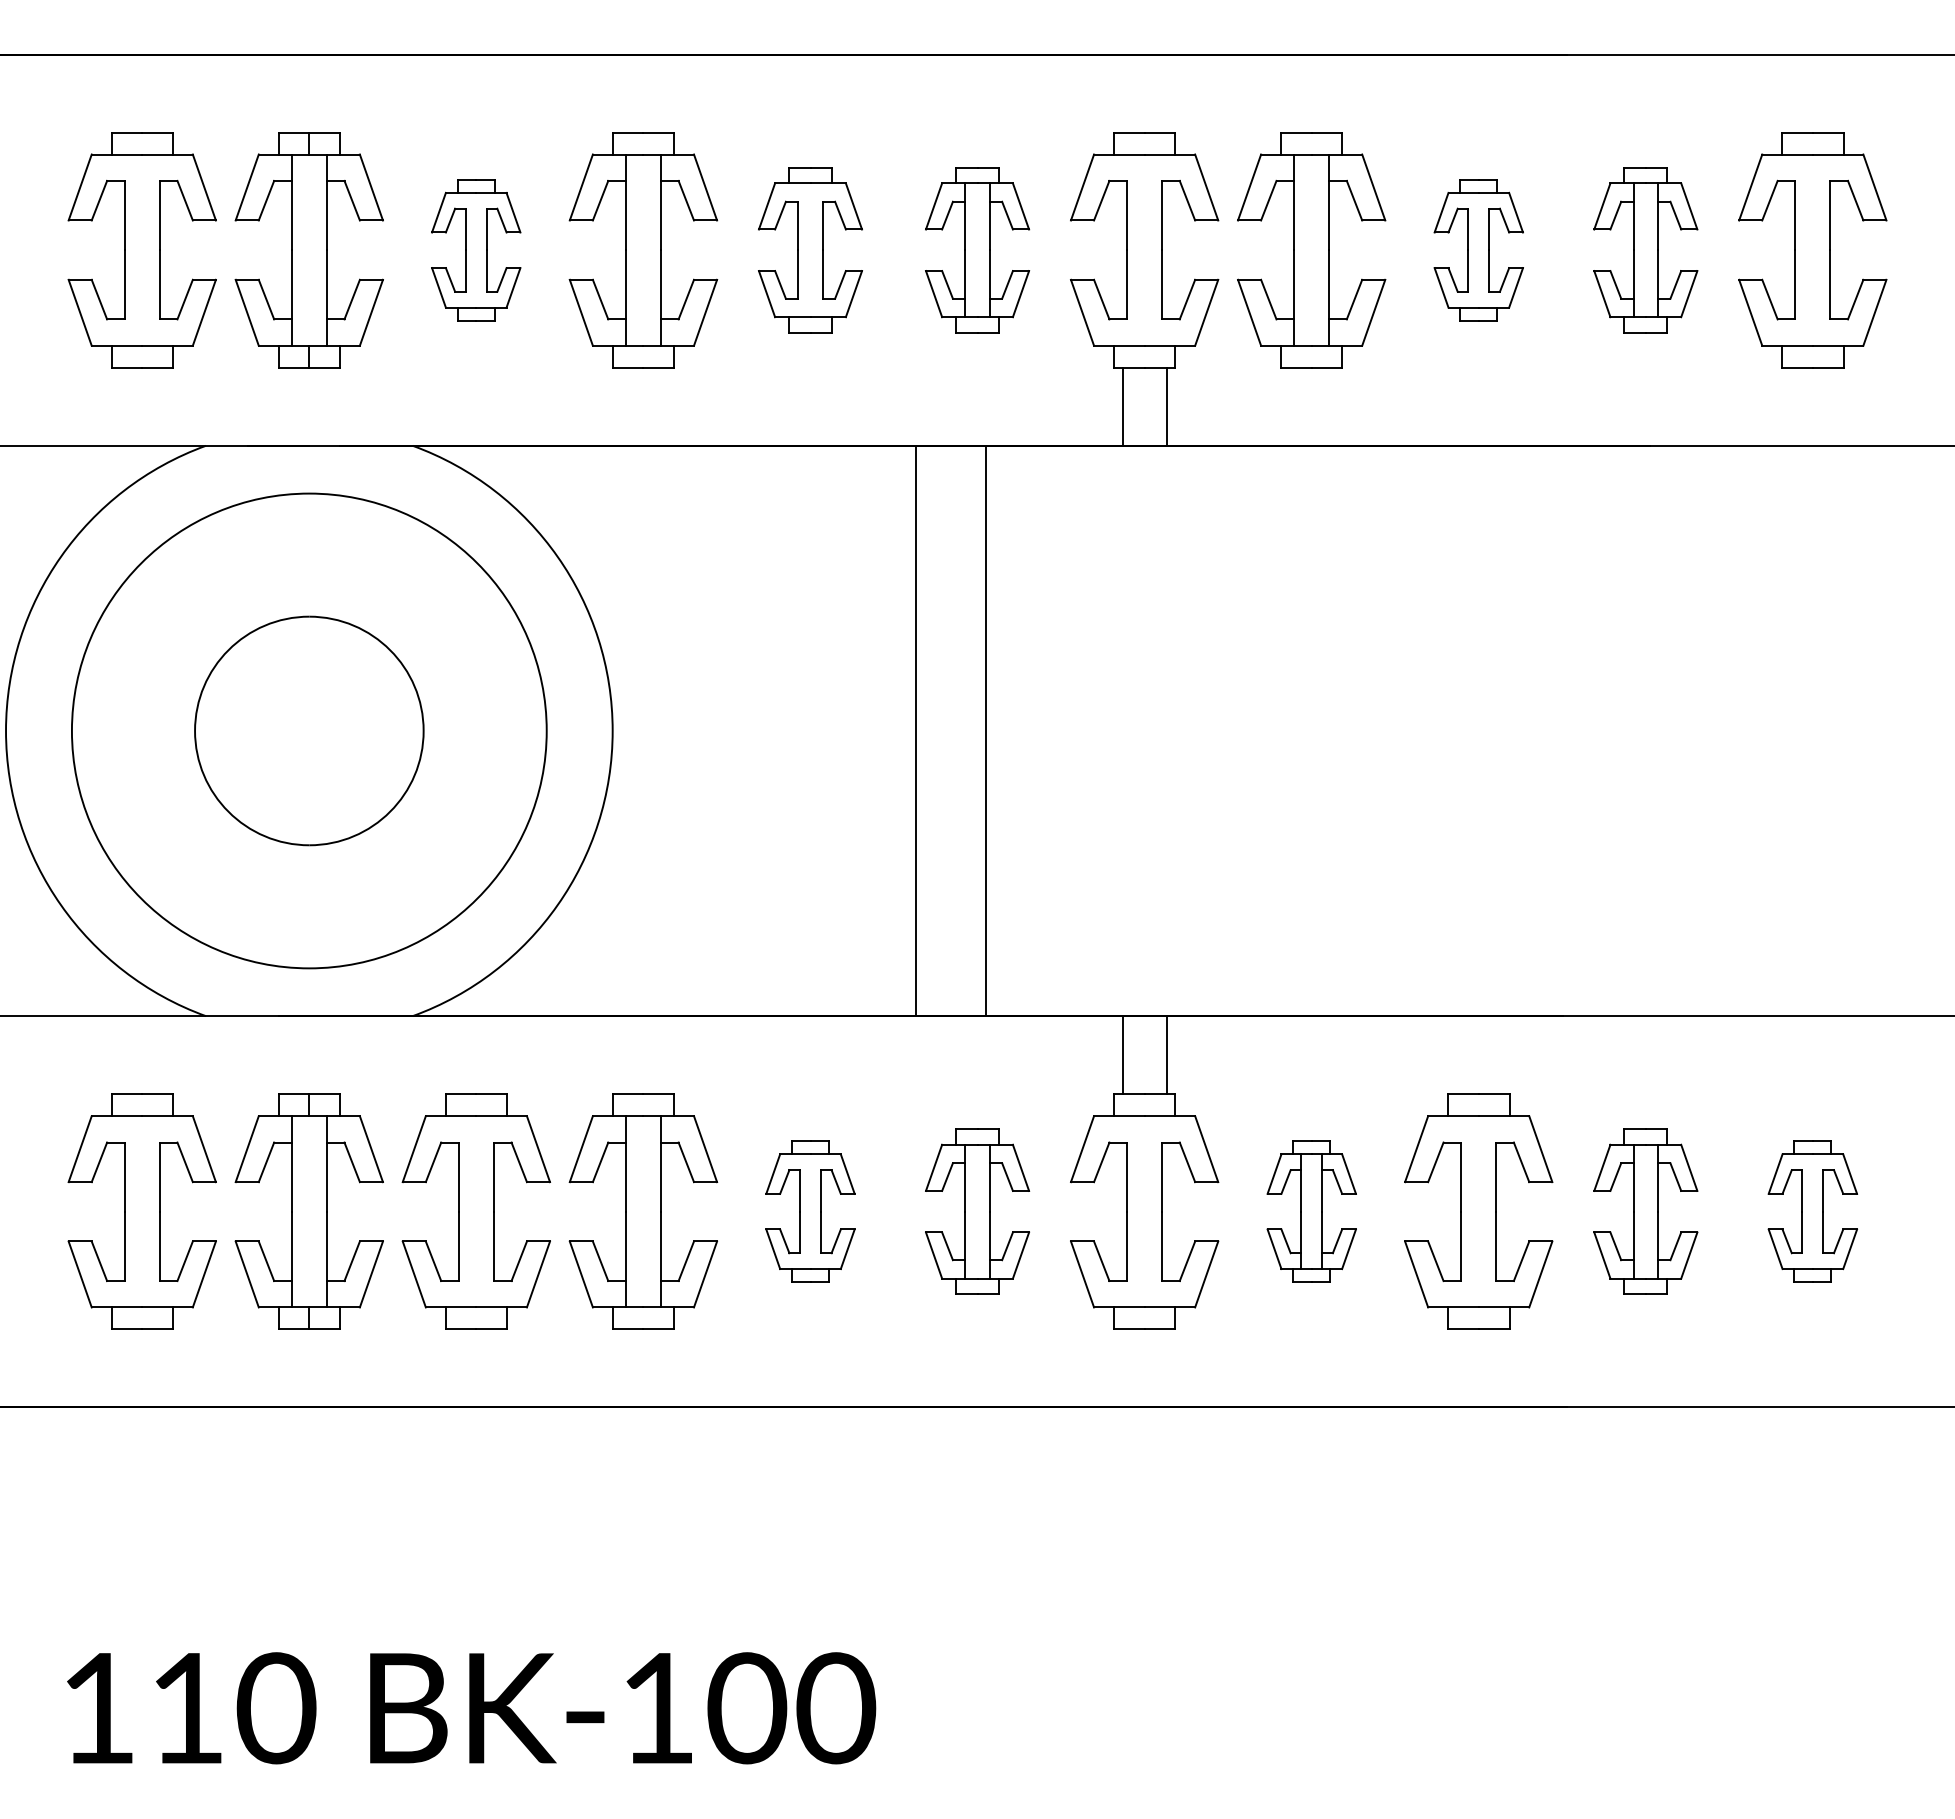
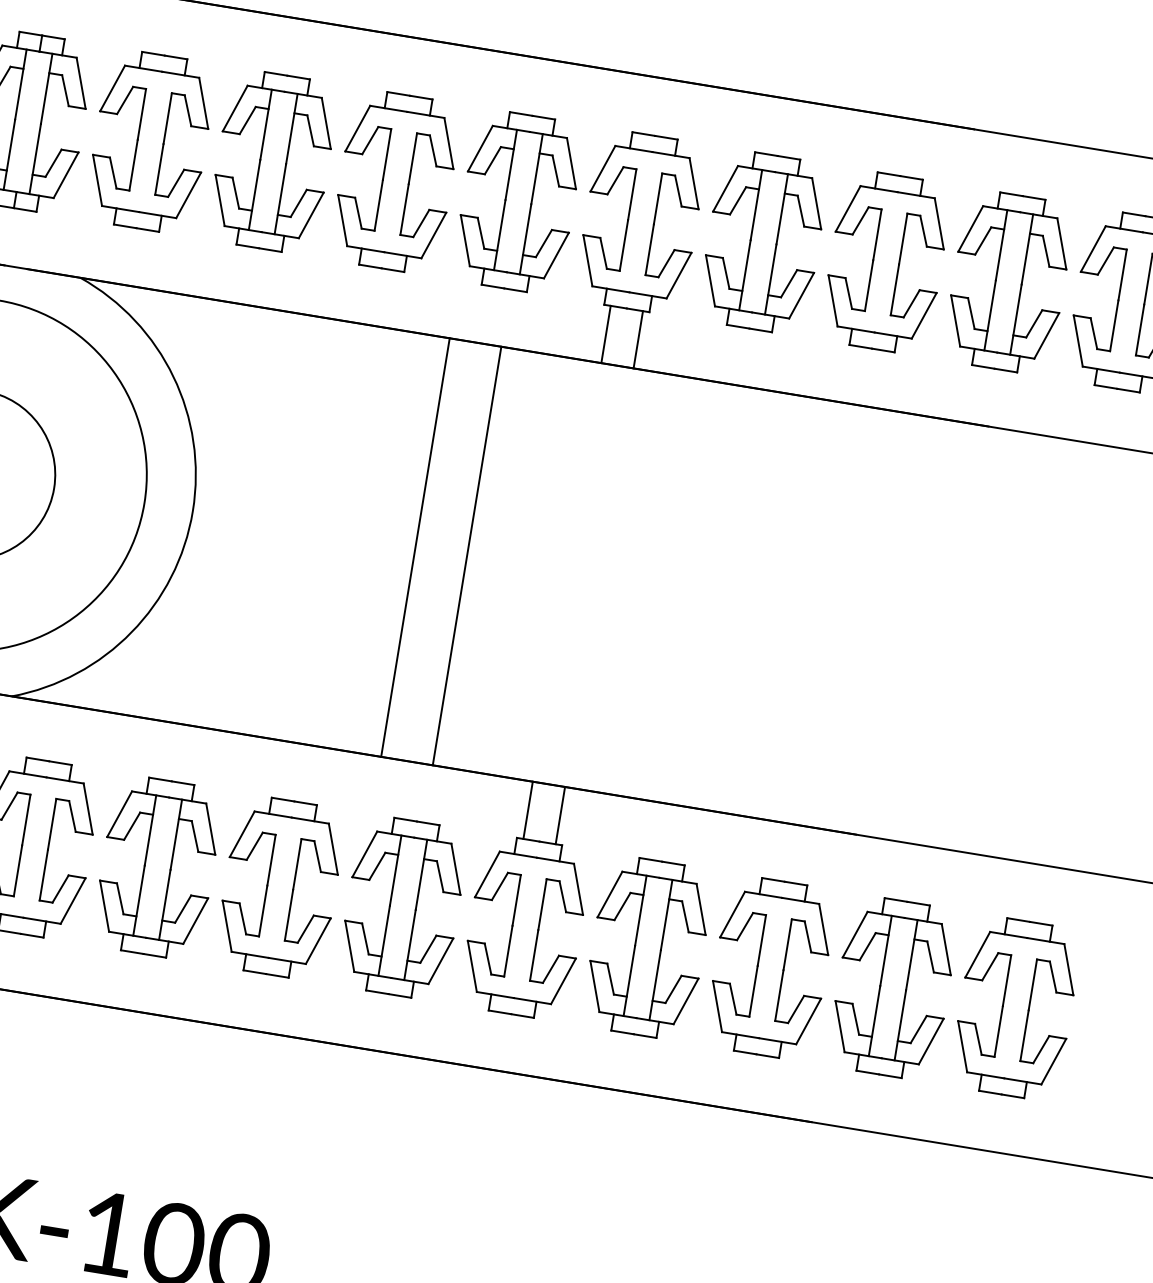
part: (475, 250) -> (149, 142), size x1.67
part: (810, 250) -> (395, 182), size x1.43
part: (977, 250) -> (518, 202), size x1.43
part: (1478, 250) -> (885, 262), size x1.67
part: (1645, 250) -> (1008, 282), size x1.43
part: (810, 1211) -> (280, 887), size x1.67
part: (977, 1211) -> (402, 907), size x1.43
part: (1311, 1211) -> (647, 947), size x1.67
part: (1645, 1211) -> (893, 987), size x1.43
part: (1812, 1211) -> (1015, 1007), size x1.67

